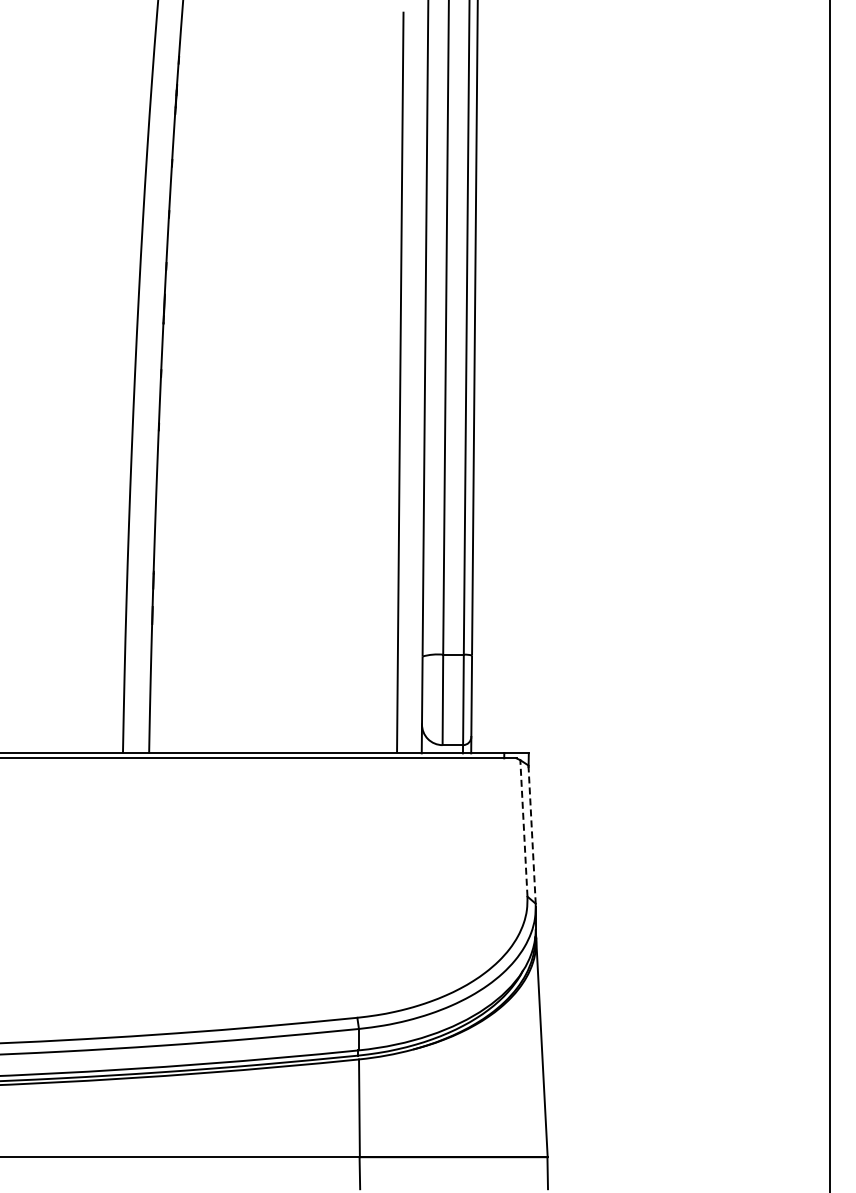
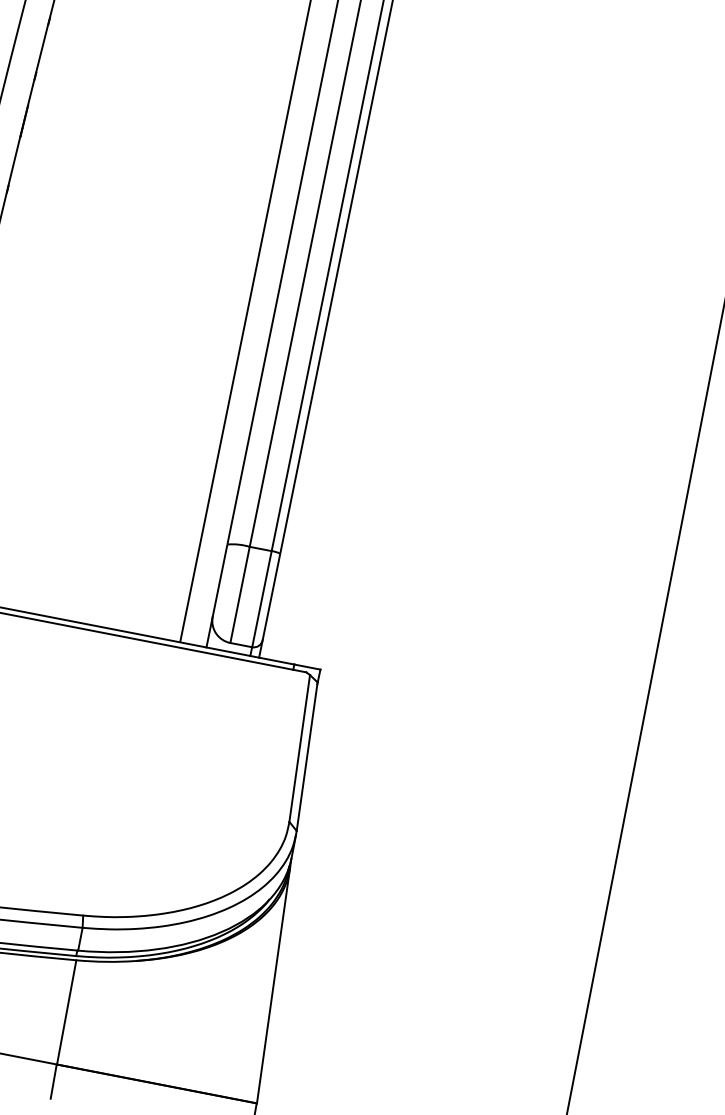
line: (523, 827) -> (299, 747), dashed -> solid
line: (532, 835) -> (307, 757), dashed -> solid

